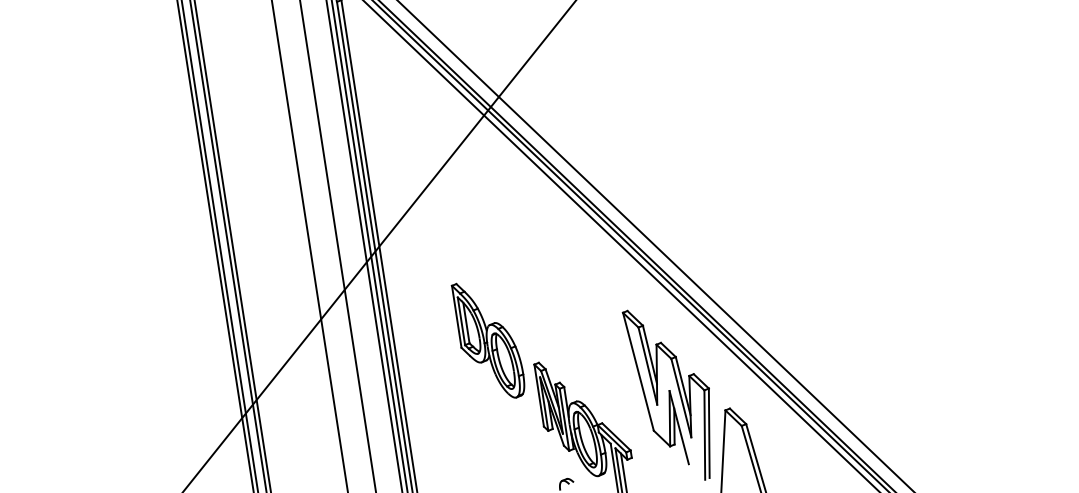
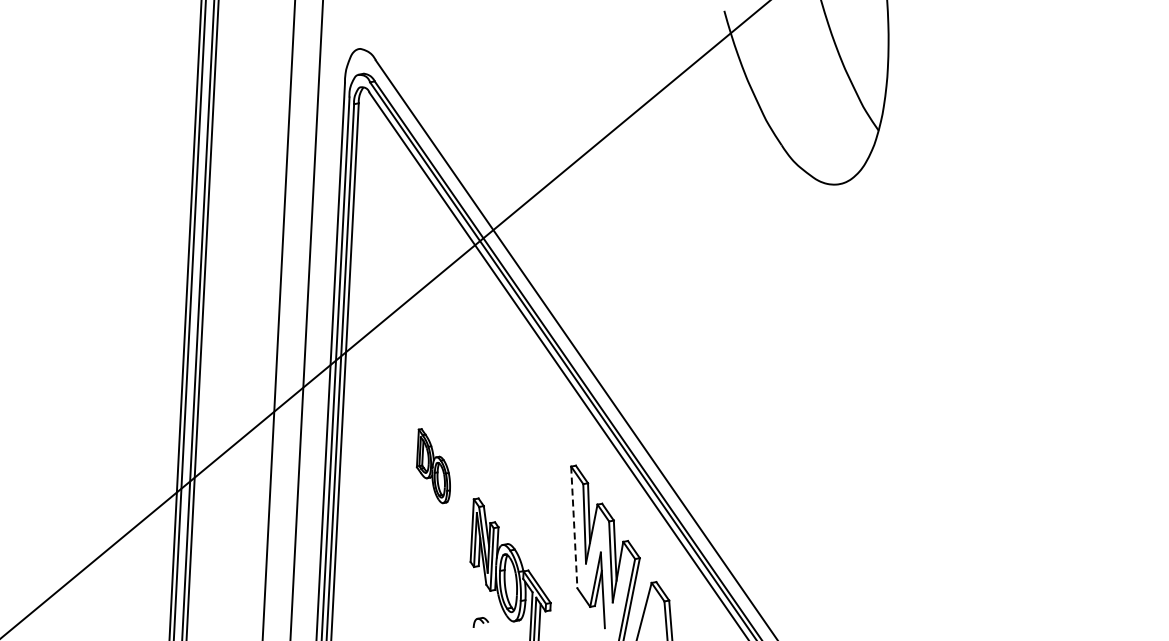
part: (488, 339) -> (433, 465), size x0.6
line: (638, 371) -> (574, 527), solid -> dashed

